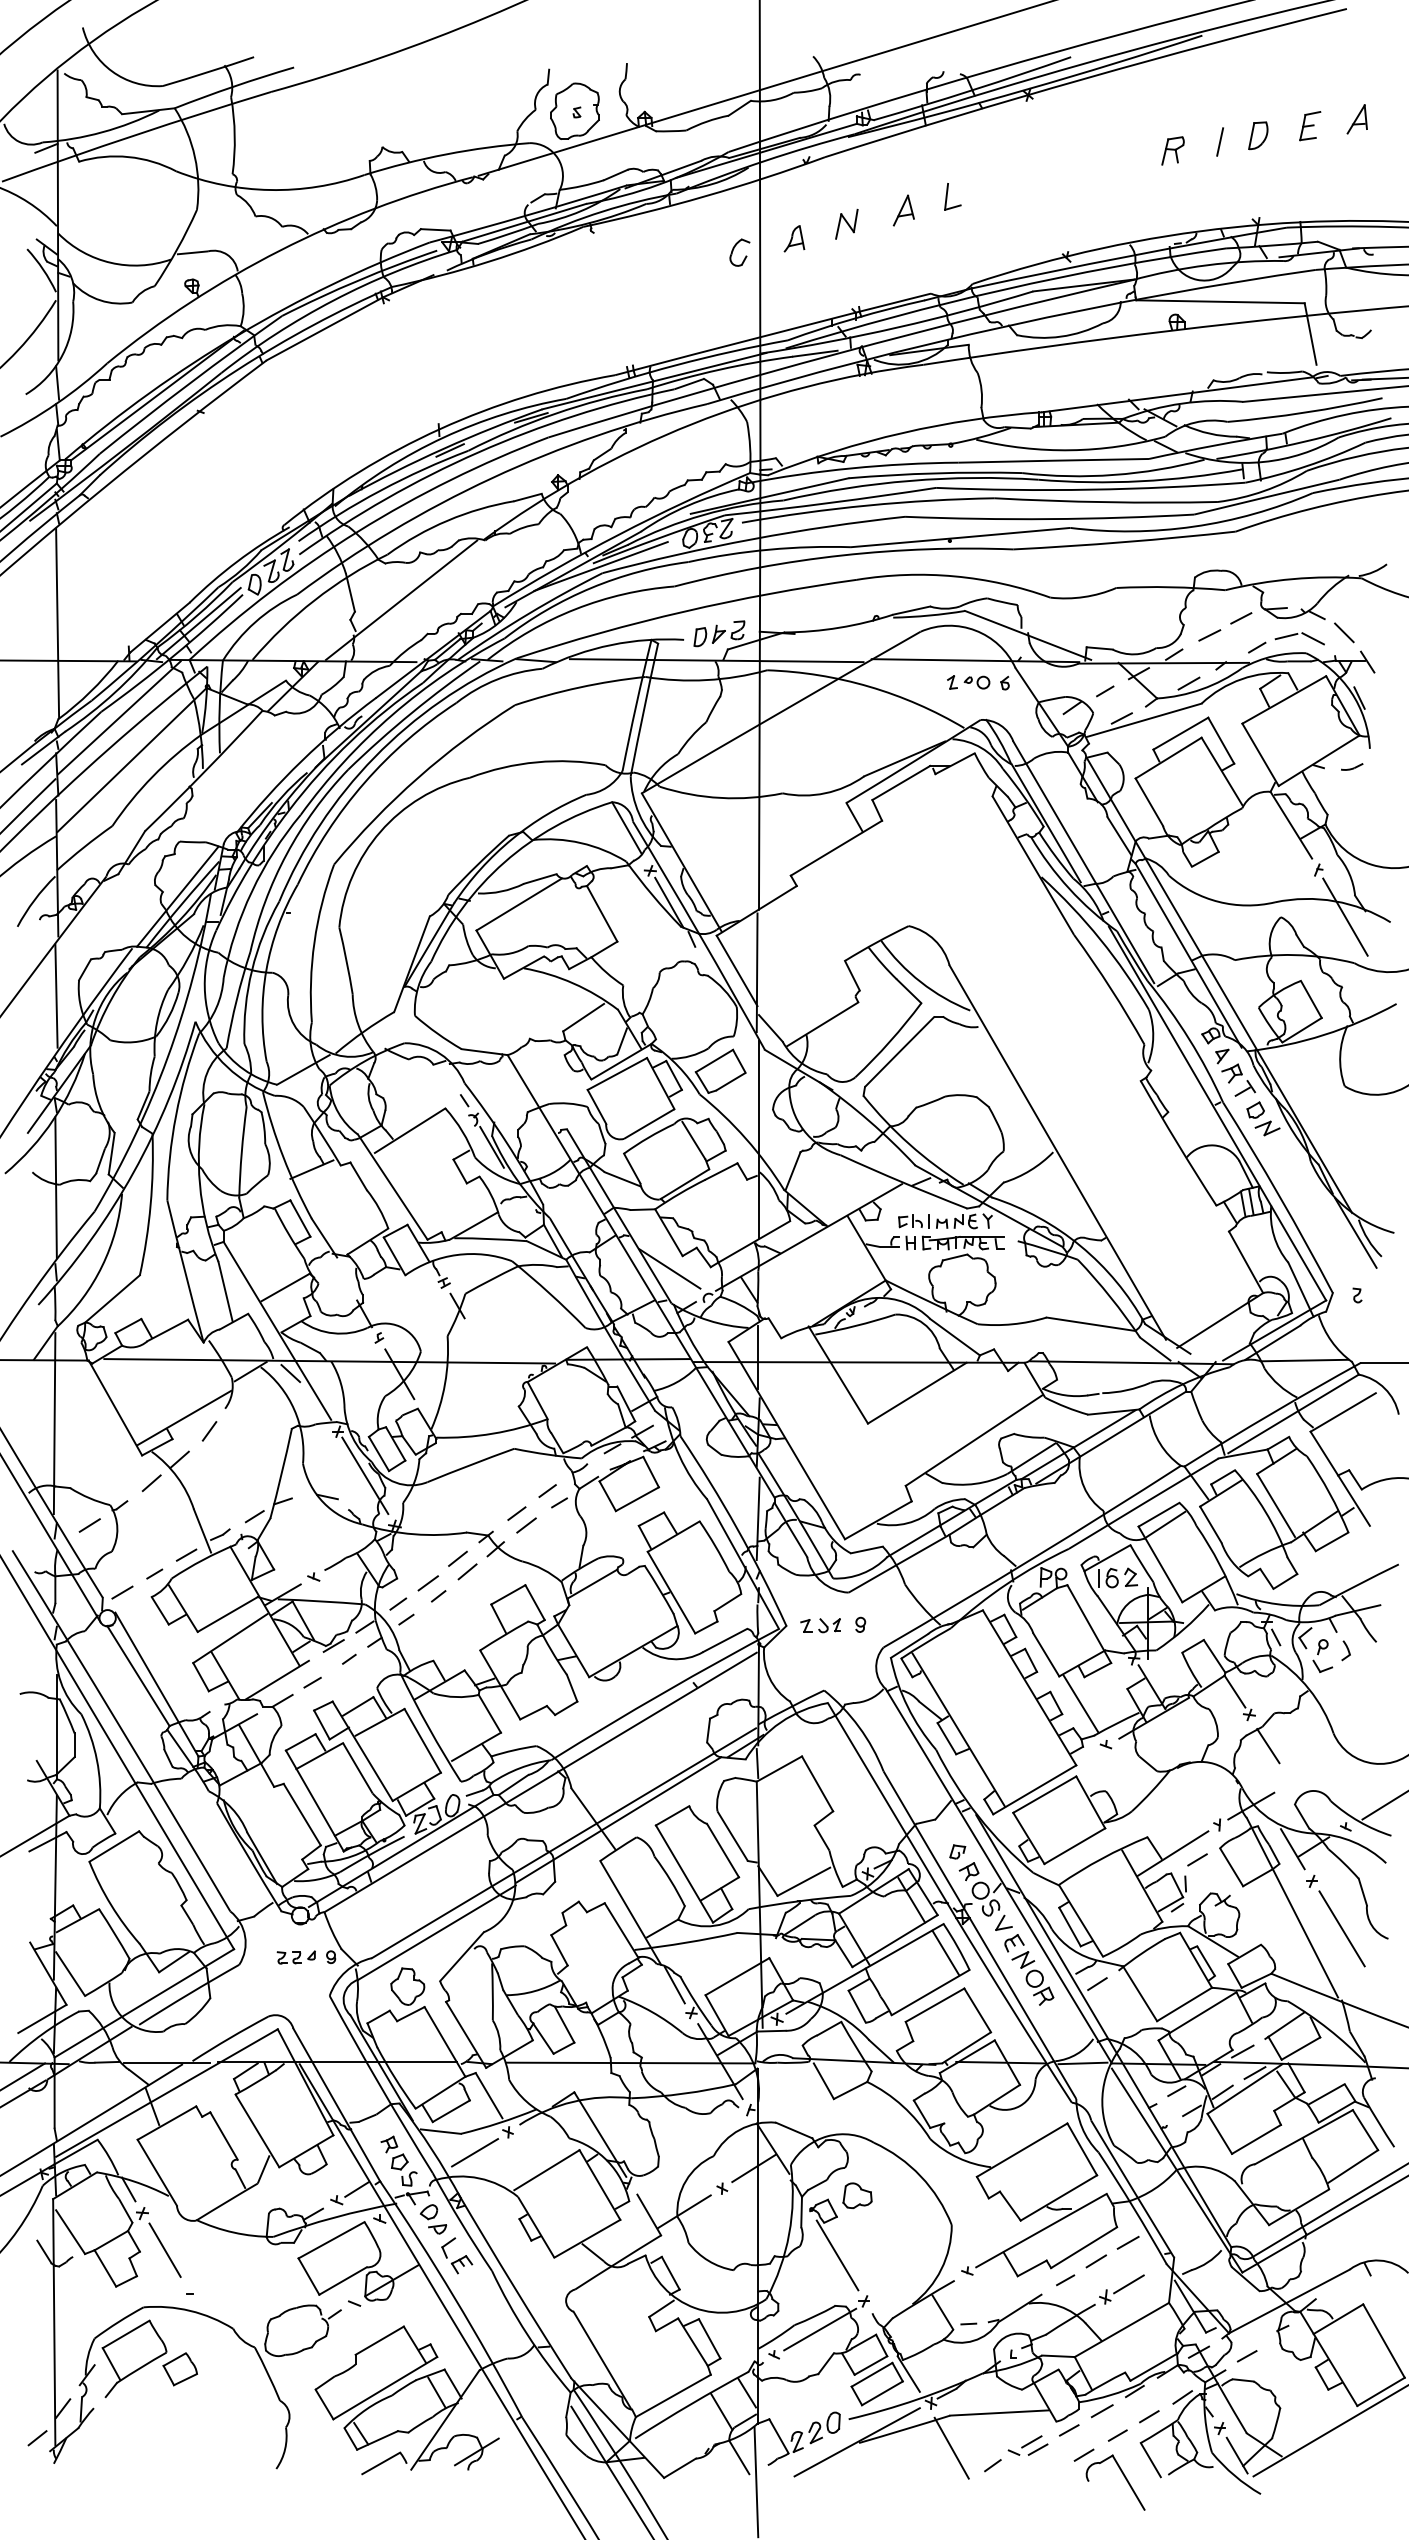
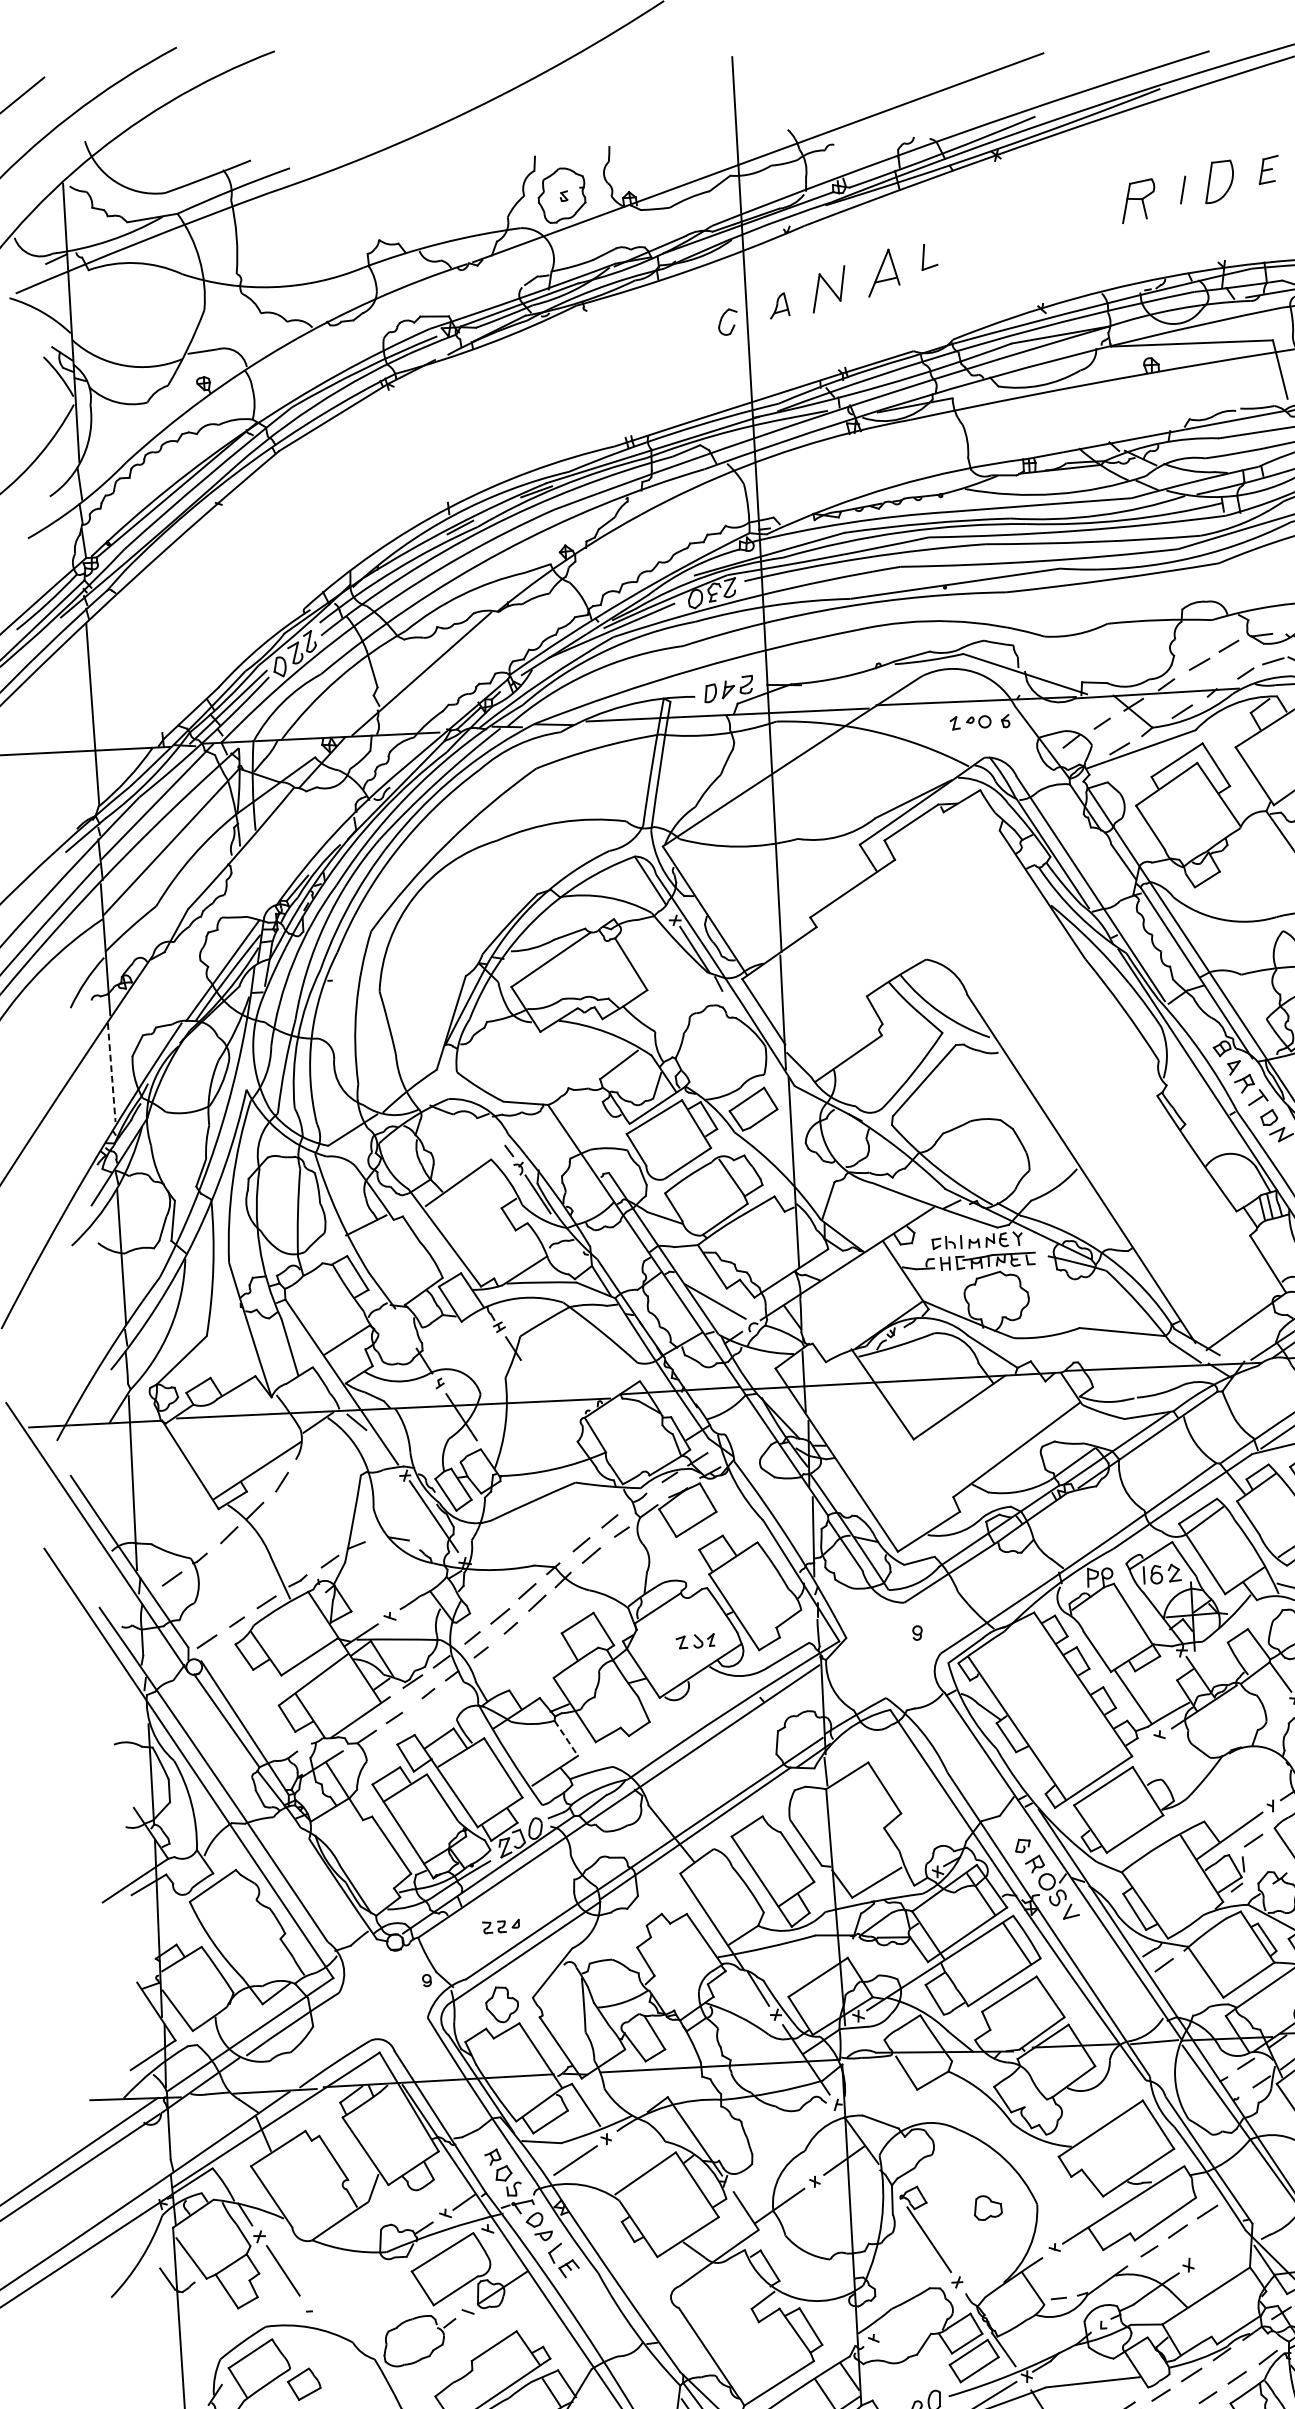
part: (1258, 135) -> (1219, 181), size x1.6
part: (1172, 150) -> (1137, 200), size x1.6
part: (903, 210) -> (882, 272), size x1.6
part: (846, 223) -> (828, 288), size x1.6
line: (56, 996) -> (111, 1072), solid -> dashed
part: (820, 1625) -> (695, 1641), moved
line: (489, 1713) -> (565, 1738), solid -> dashed
part: (295, 1957) -> (500, 1926), moved
part: (1029, 1969) -> (1098, 1954), removed
part: (857, 2195) -> (988, 2207), moved
line: (1128, 2284) -> (1210, 2251), removed
line: (820, 2329) -> (916, 2311), removed

